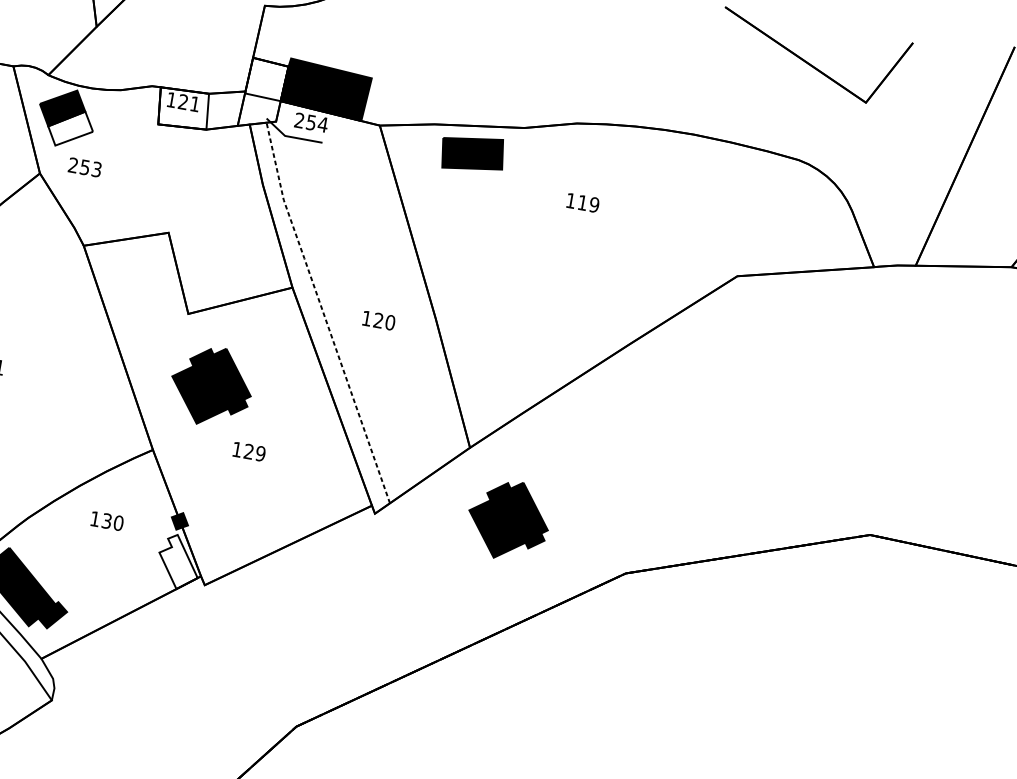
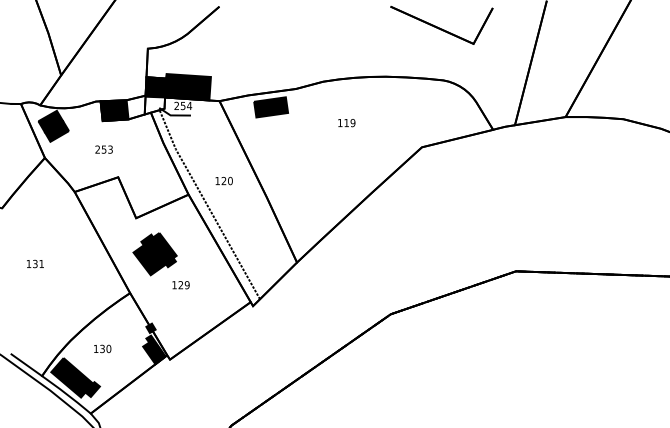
fill: (266, 79) -> (155, 87), added
fill: (183, 108) -> (114, 110), added
fill: (69, 128) -> (56, 131), added
text: (83, 167) -> (103, 149), moved
text: (582, 203) -> (346, 123), moved
text: (377, 319) -> (223, 180), moved
text: (107, 520) -> (102, 348), moved
part: (507, 520) -> (323, 297), removed
fill: (179, 561) -> (154, 349), added

